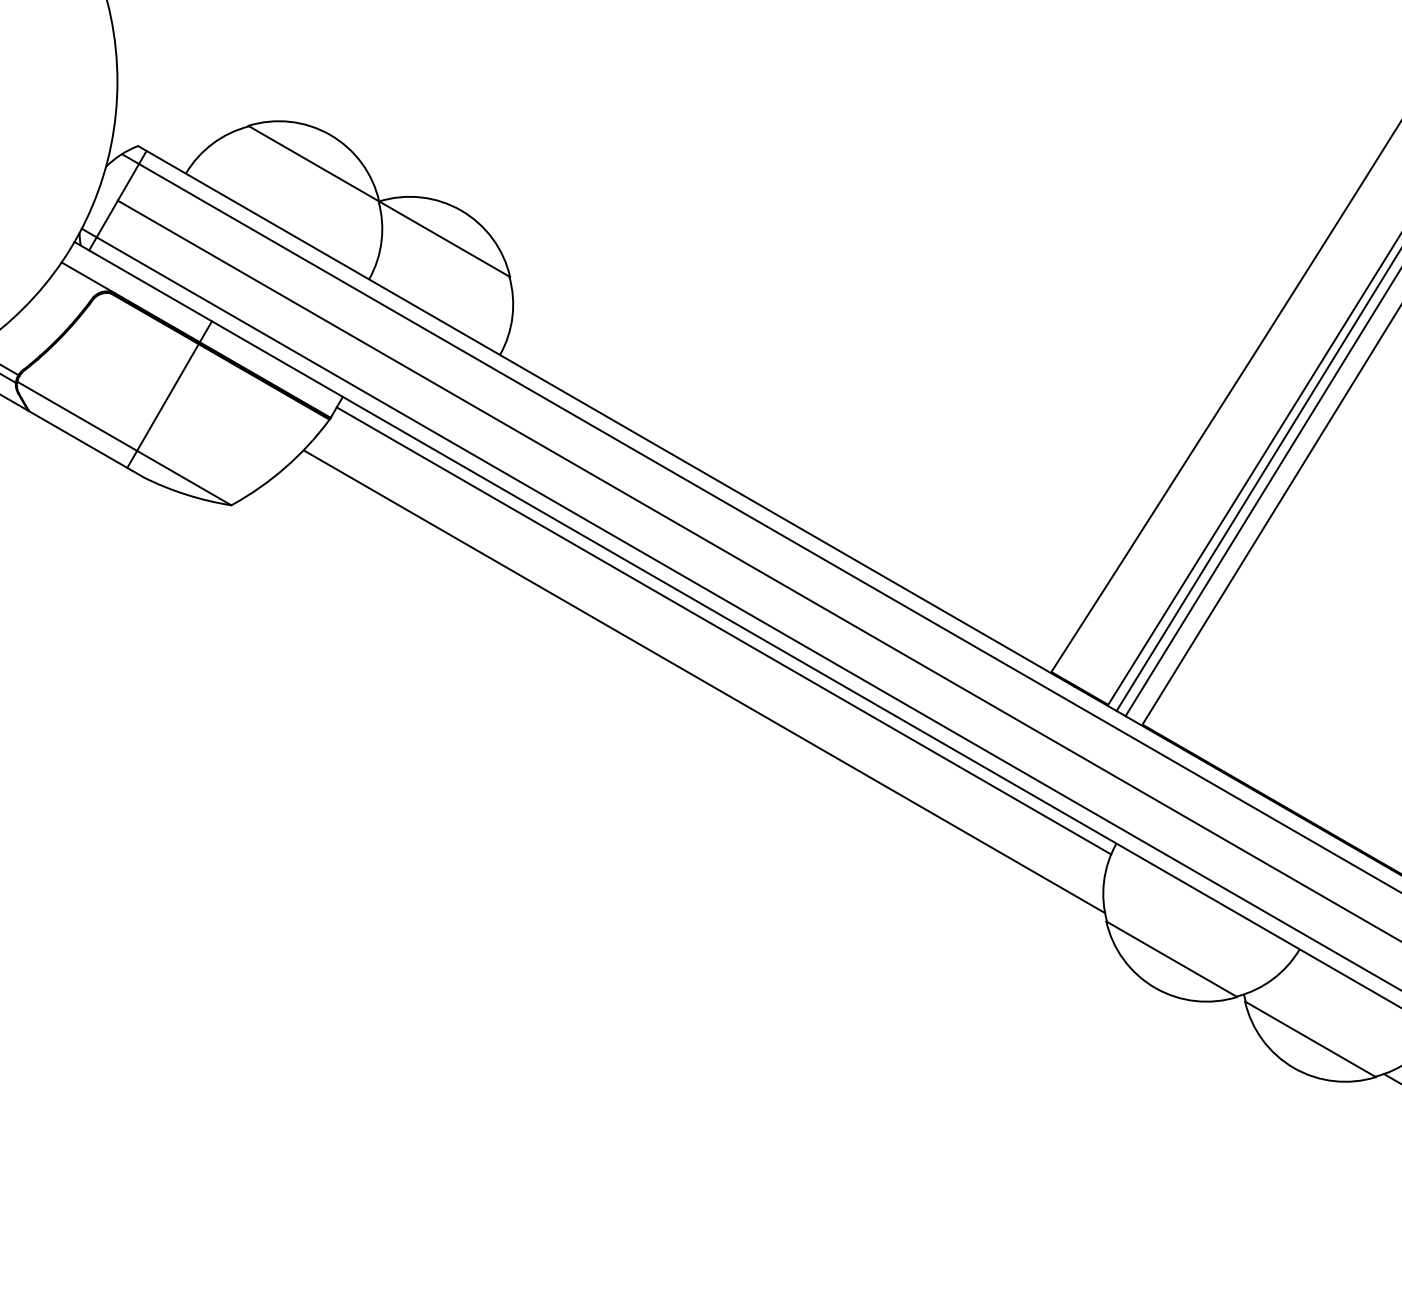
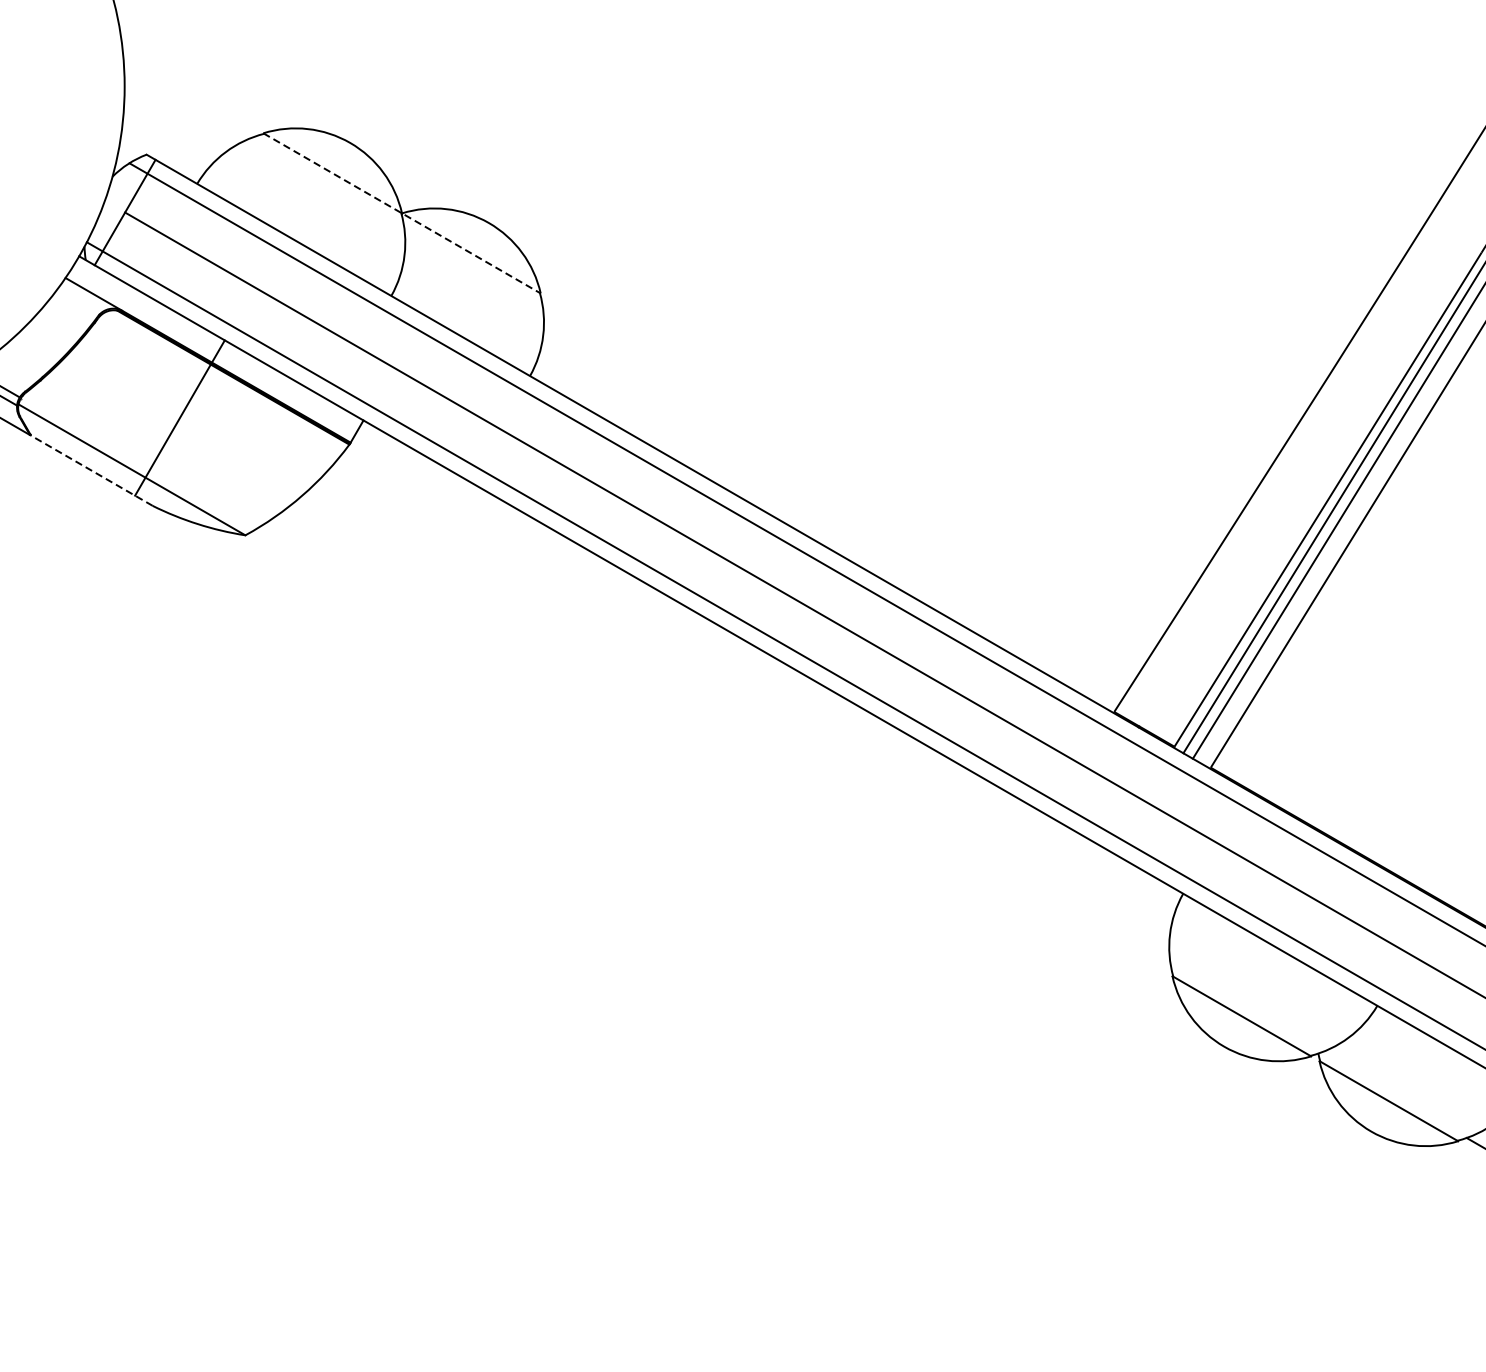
line: (379, 201) -> (402, 213), solid -> dashed
line: (86, 444) -> (91, 470), solid -> dashed
line: (723, 630) -> (766, 667), removed
line: (704, 681) -> (746, 722), removed

